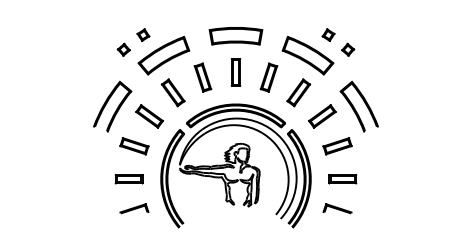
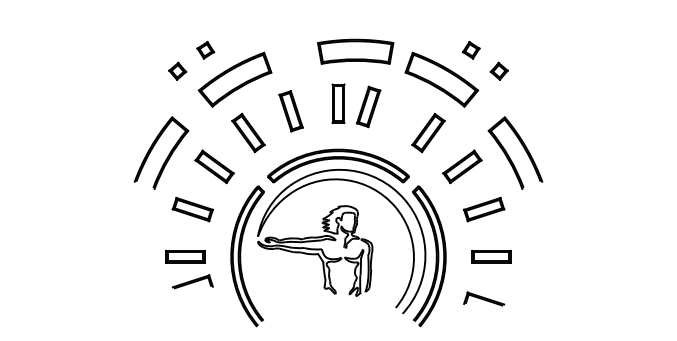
part: (235, 36) -> (354, 52), moved
part: (268, 77) -> (367, 106), moved
part: (134, 208) -> (192, 281), moved

